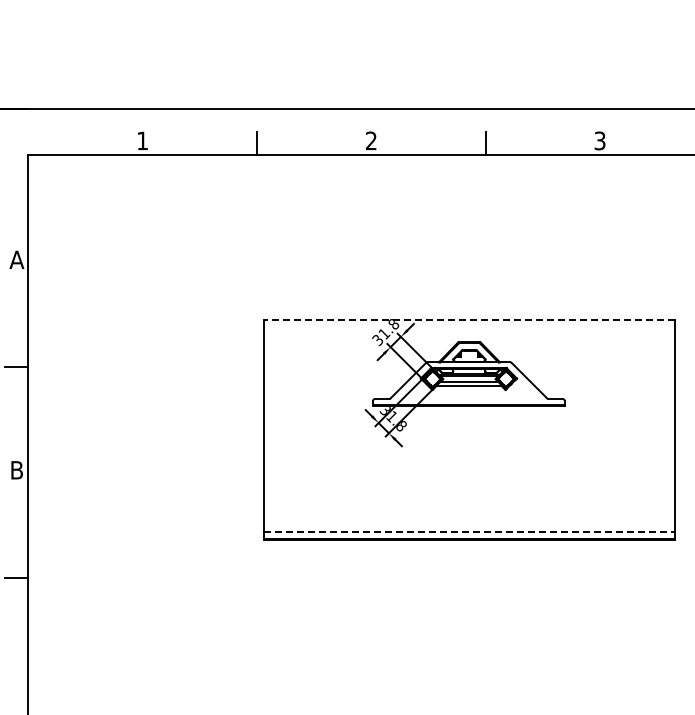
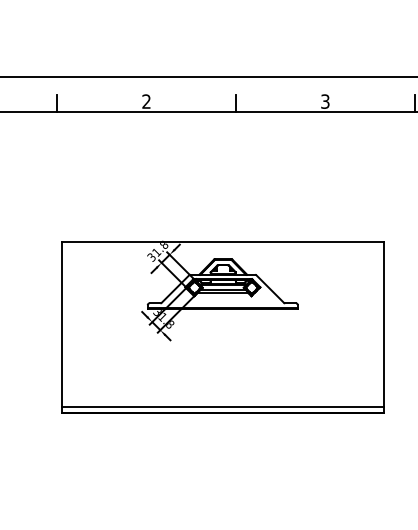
line: (469, 320) -> (223, 242), dashed -> solid
line: (469, 532) -> (223, 407), dashed -> solid

